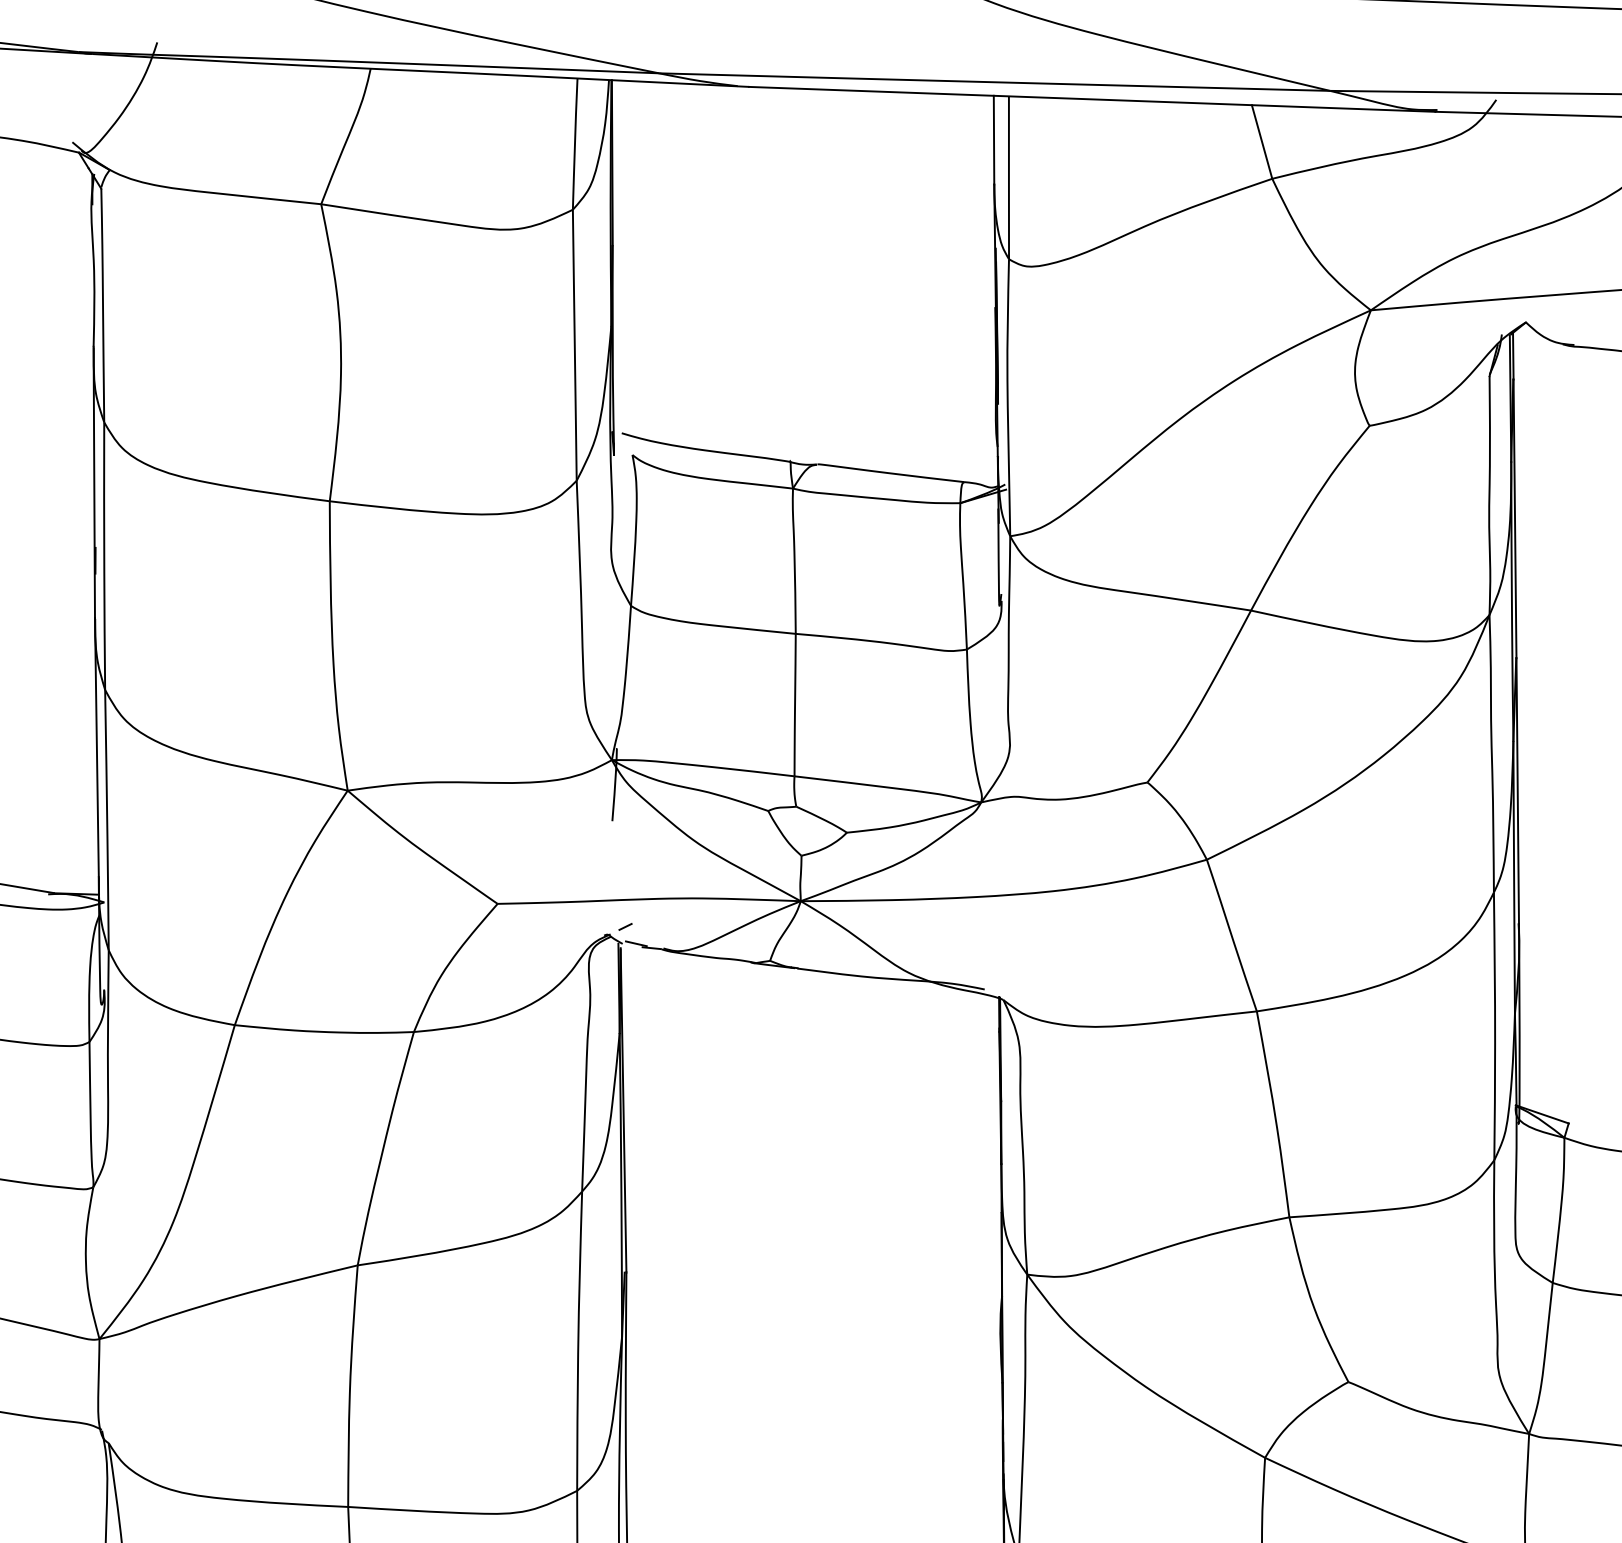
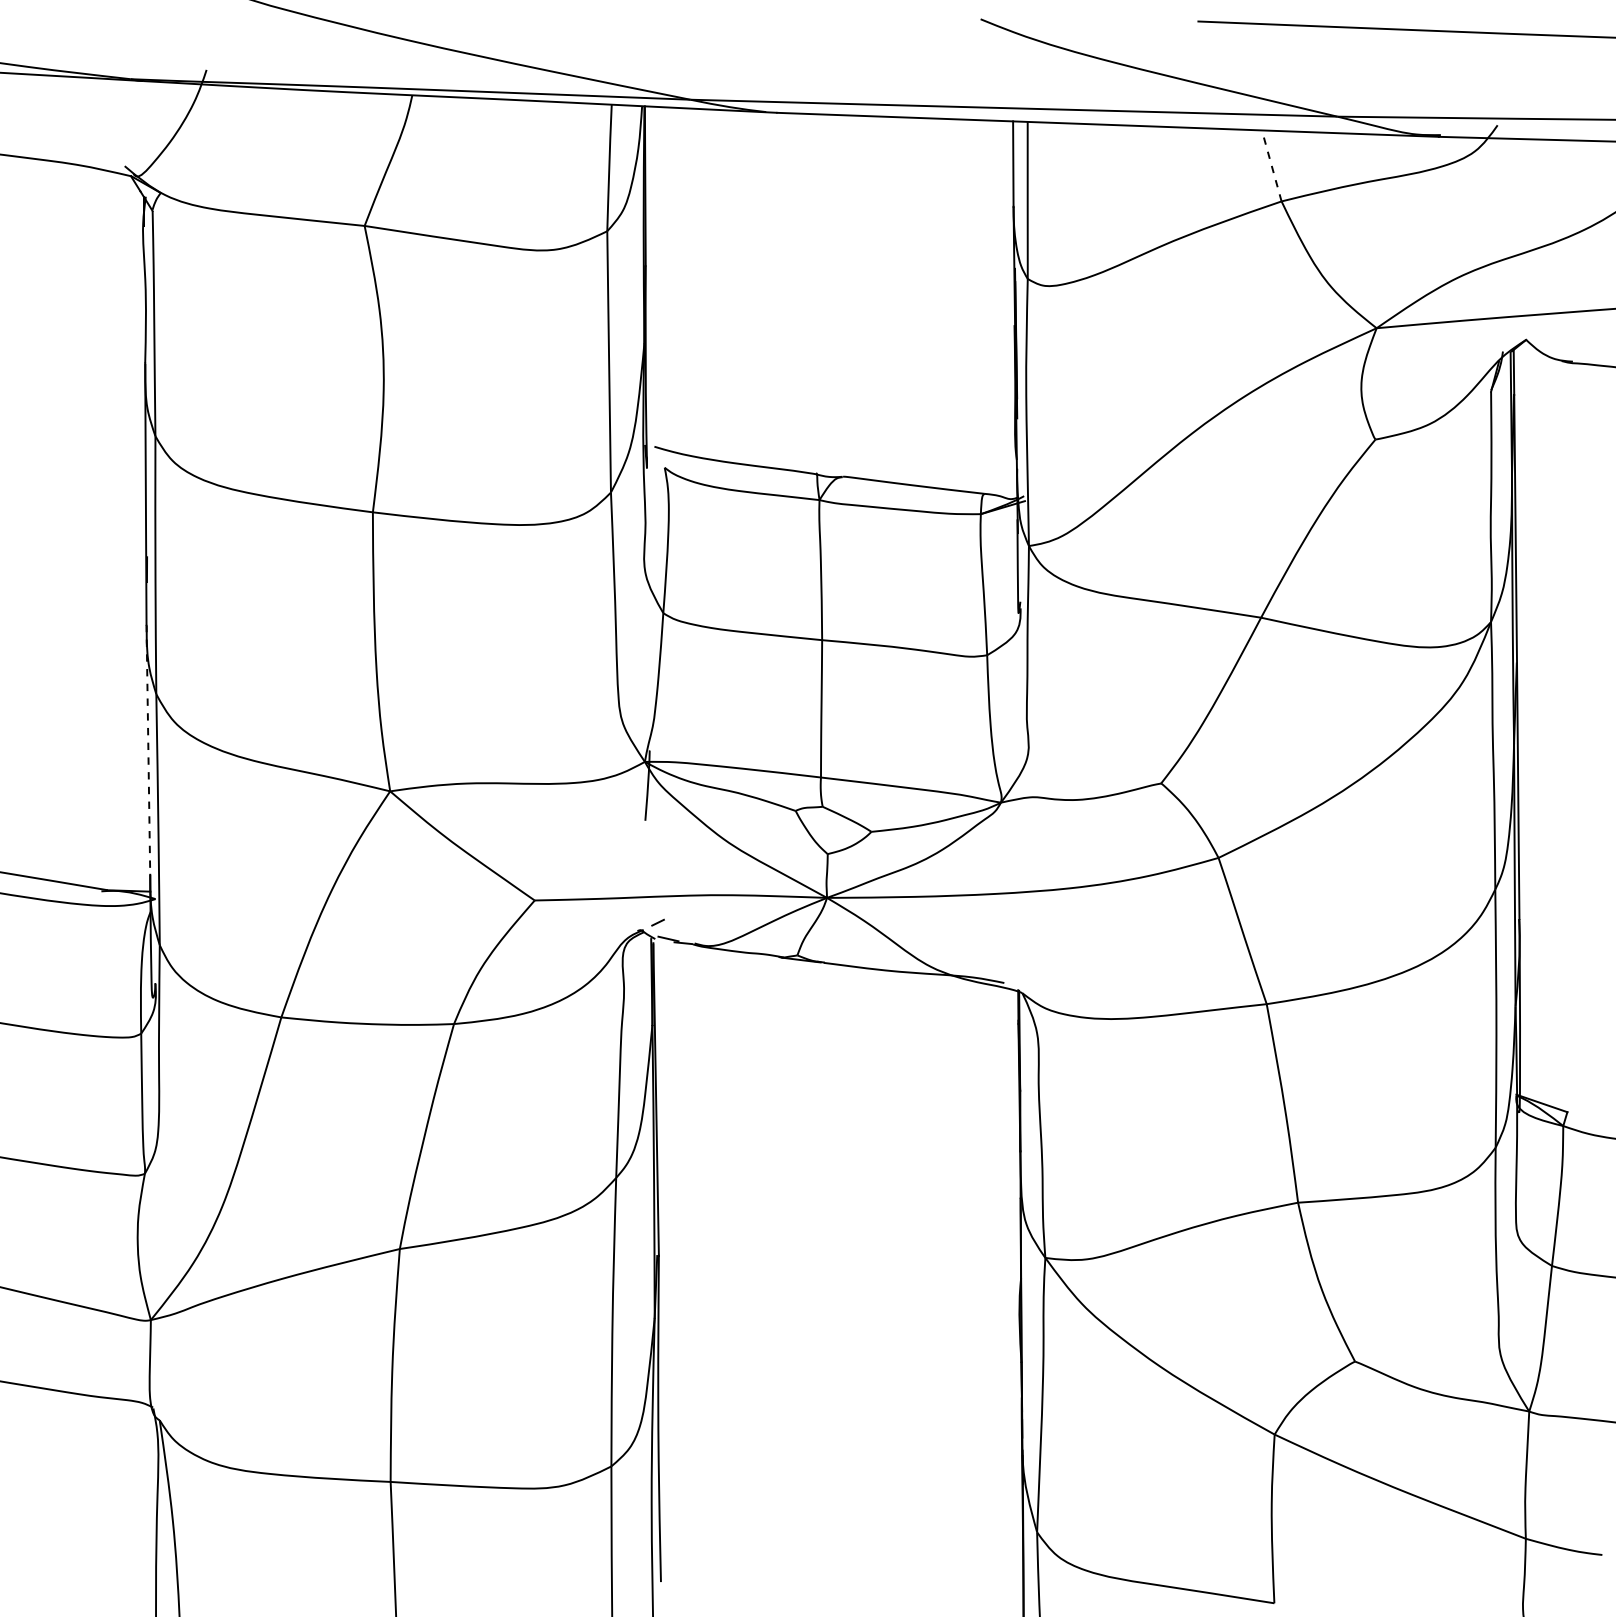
line: (1261, 141) -> (1271, 165), solid -> dashed
line: (97, 747) -> (148, 749), solid -> dashed

